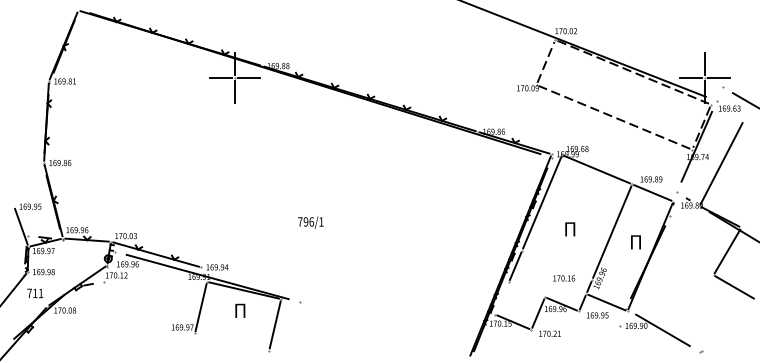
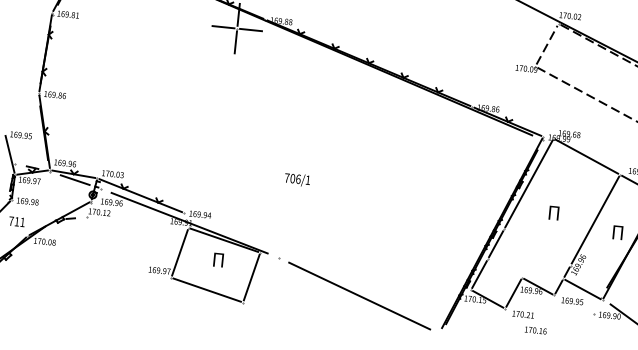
text: (305, 221) -> (292, 178), 796/1 -> 706/1
line: (88, 245) -> (74, 179), added
text: (564, 278) -> (536, 330), moved
line: (502, 298) -> (479, 274), added
line: (384, 332) -> (359, 296), added
line: (231, 341) -> (206, 289), added

